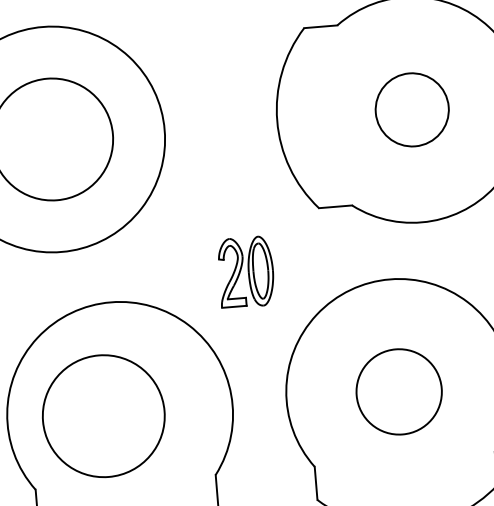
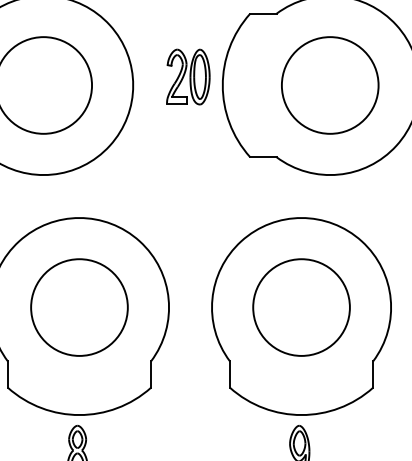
circle: (411, 109) -> (329, 85), size x1.67
part: (246, 271) -> (188, 76), moved
circle: (399, 391) -> (301, 307), size x1.43
circle: (103, 416) -> (79, 307), moved

